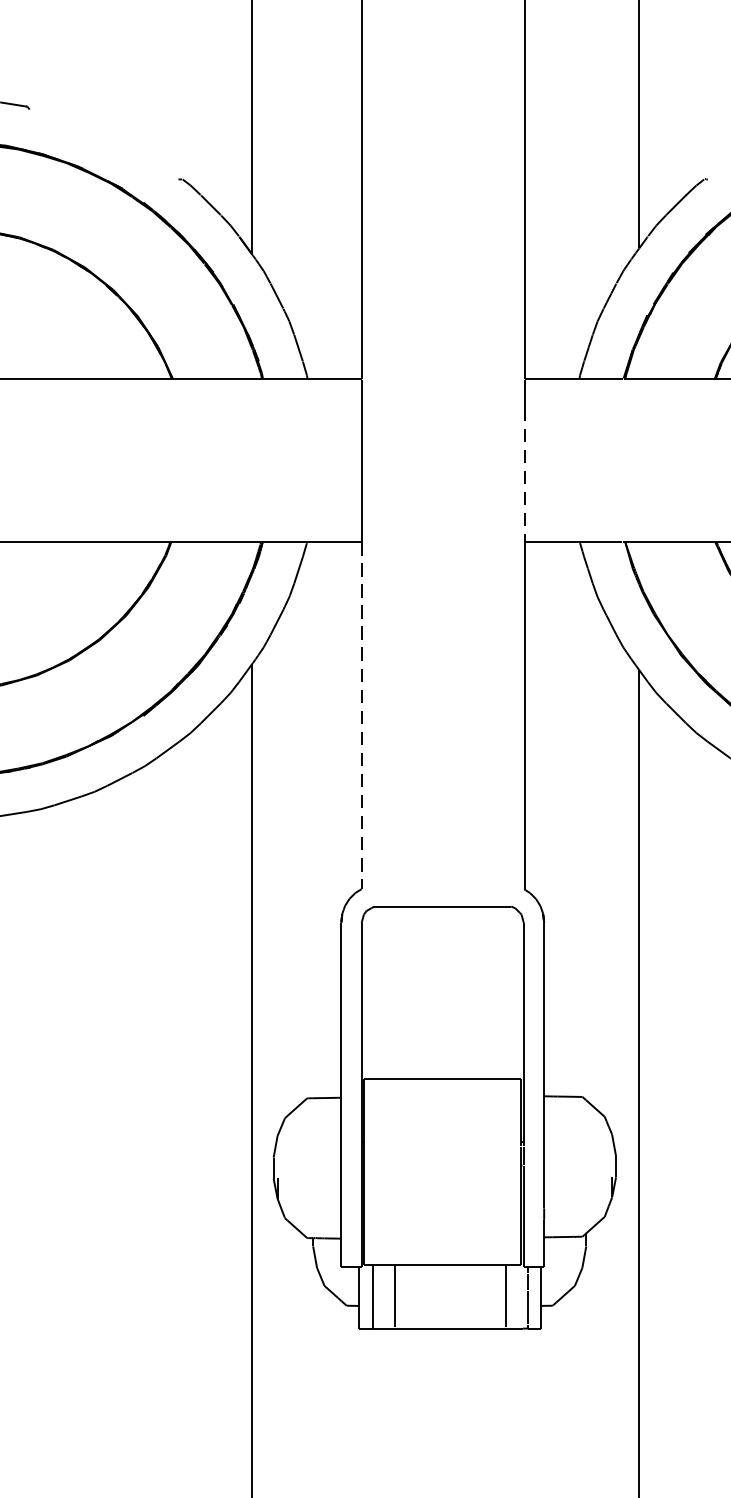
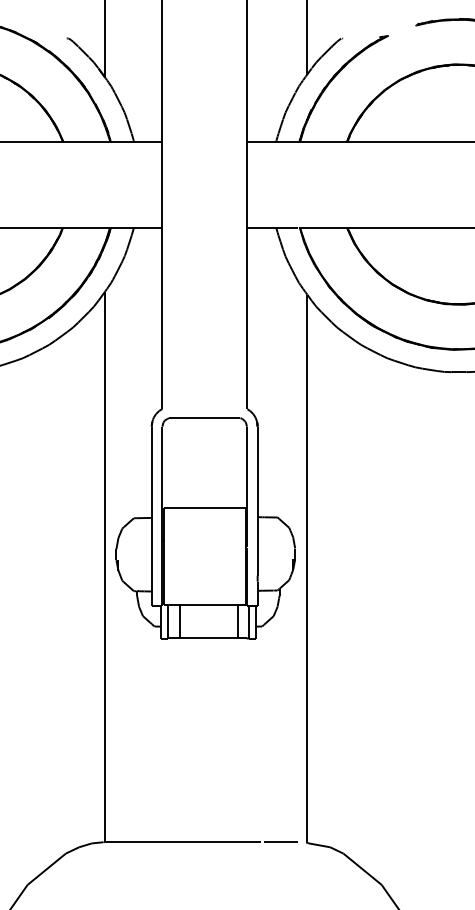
line: (524, 472) -> (247, 191), dashed -> solid
line: (361, 715) -> (162, 318), dashed -> solid

